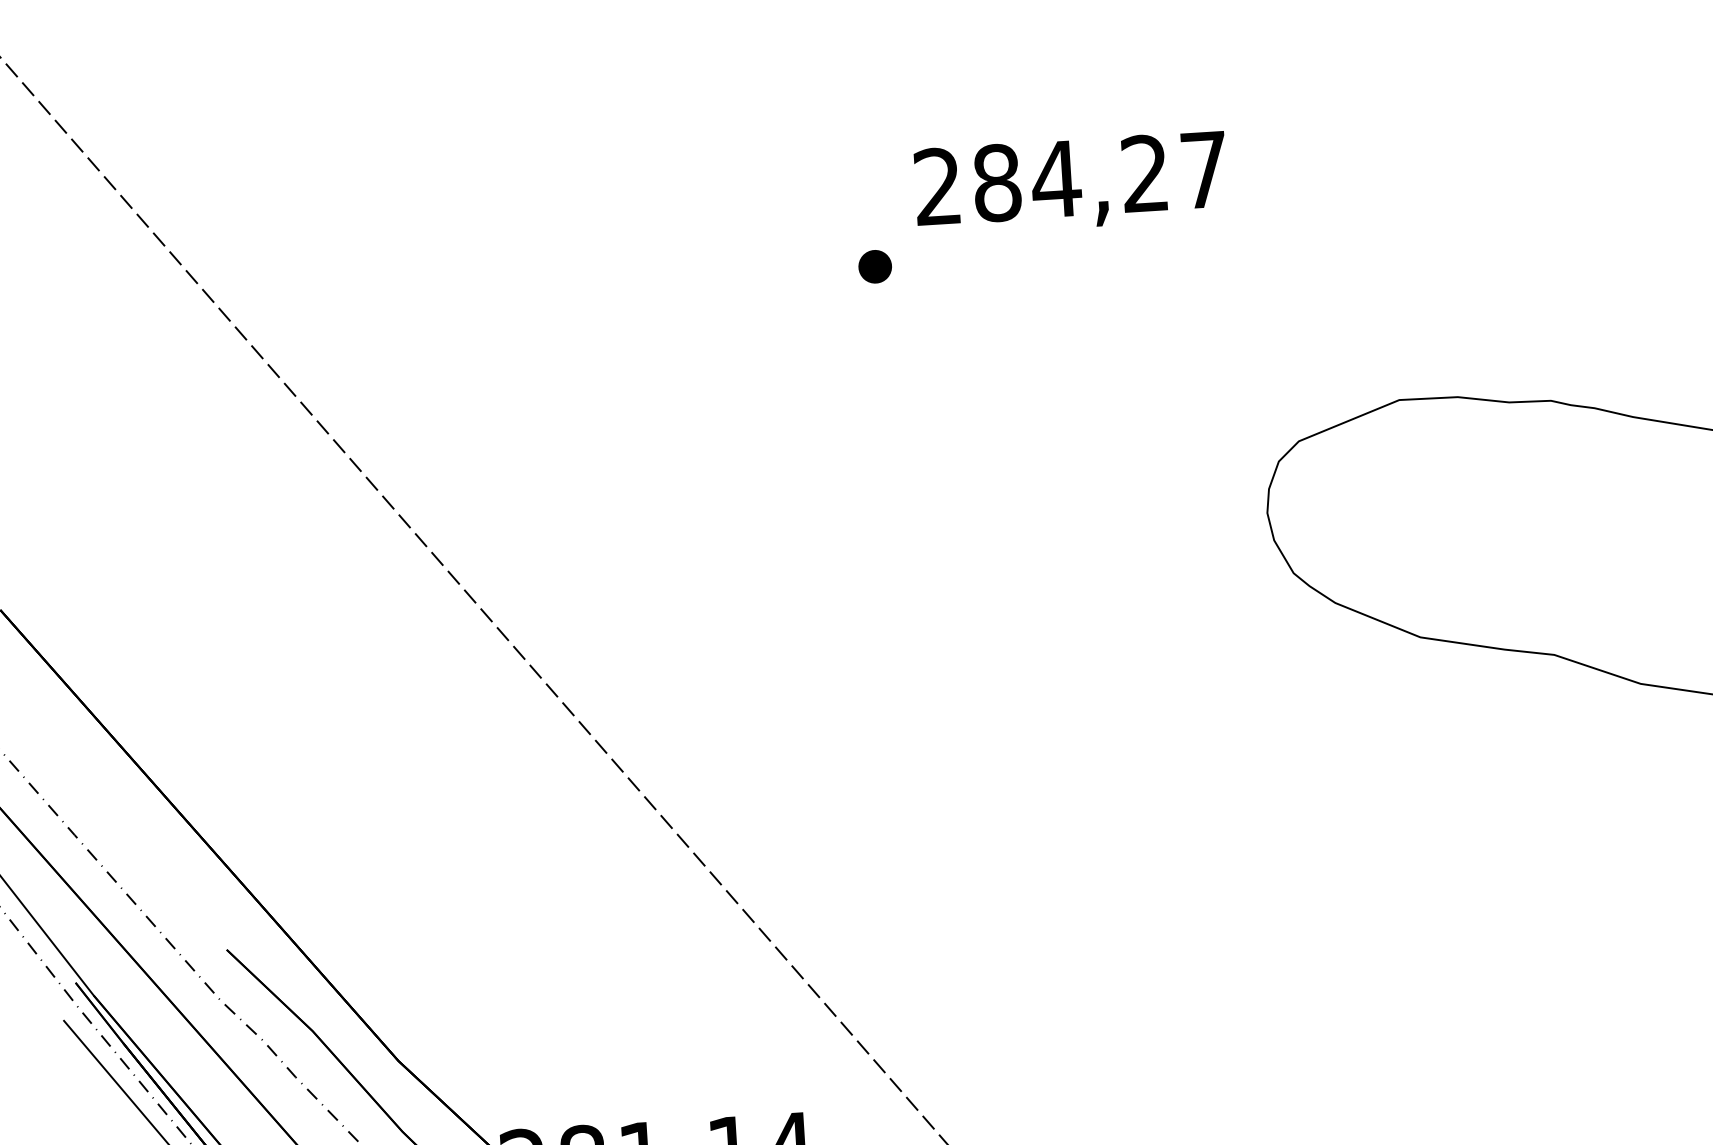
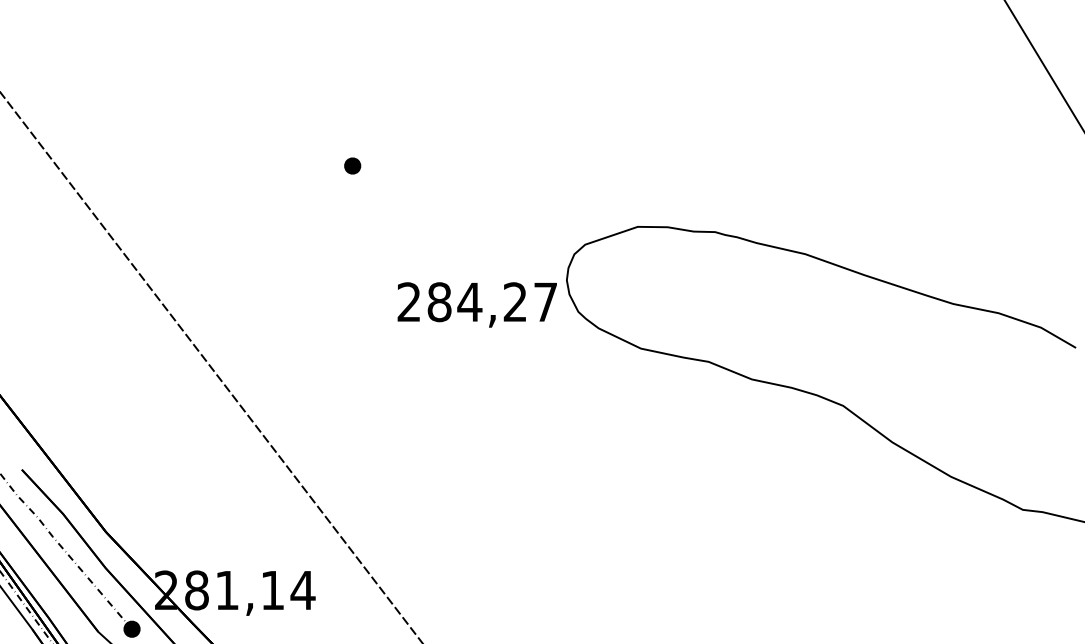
text: (1069, 182) -> (476, 304), moved
part: (874, 265) -> (352, 165), moved

